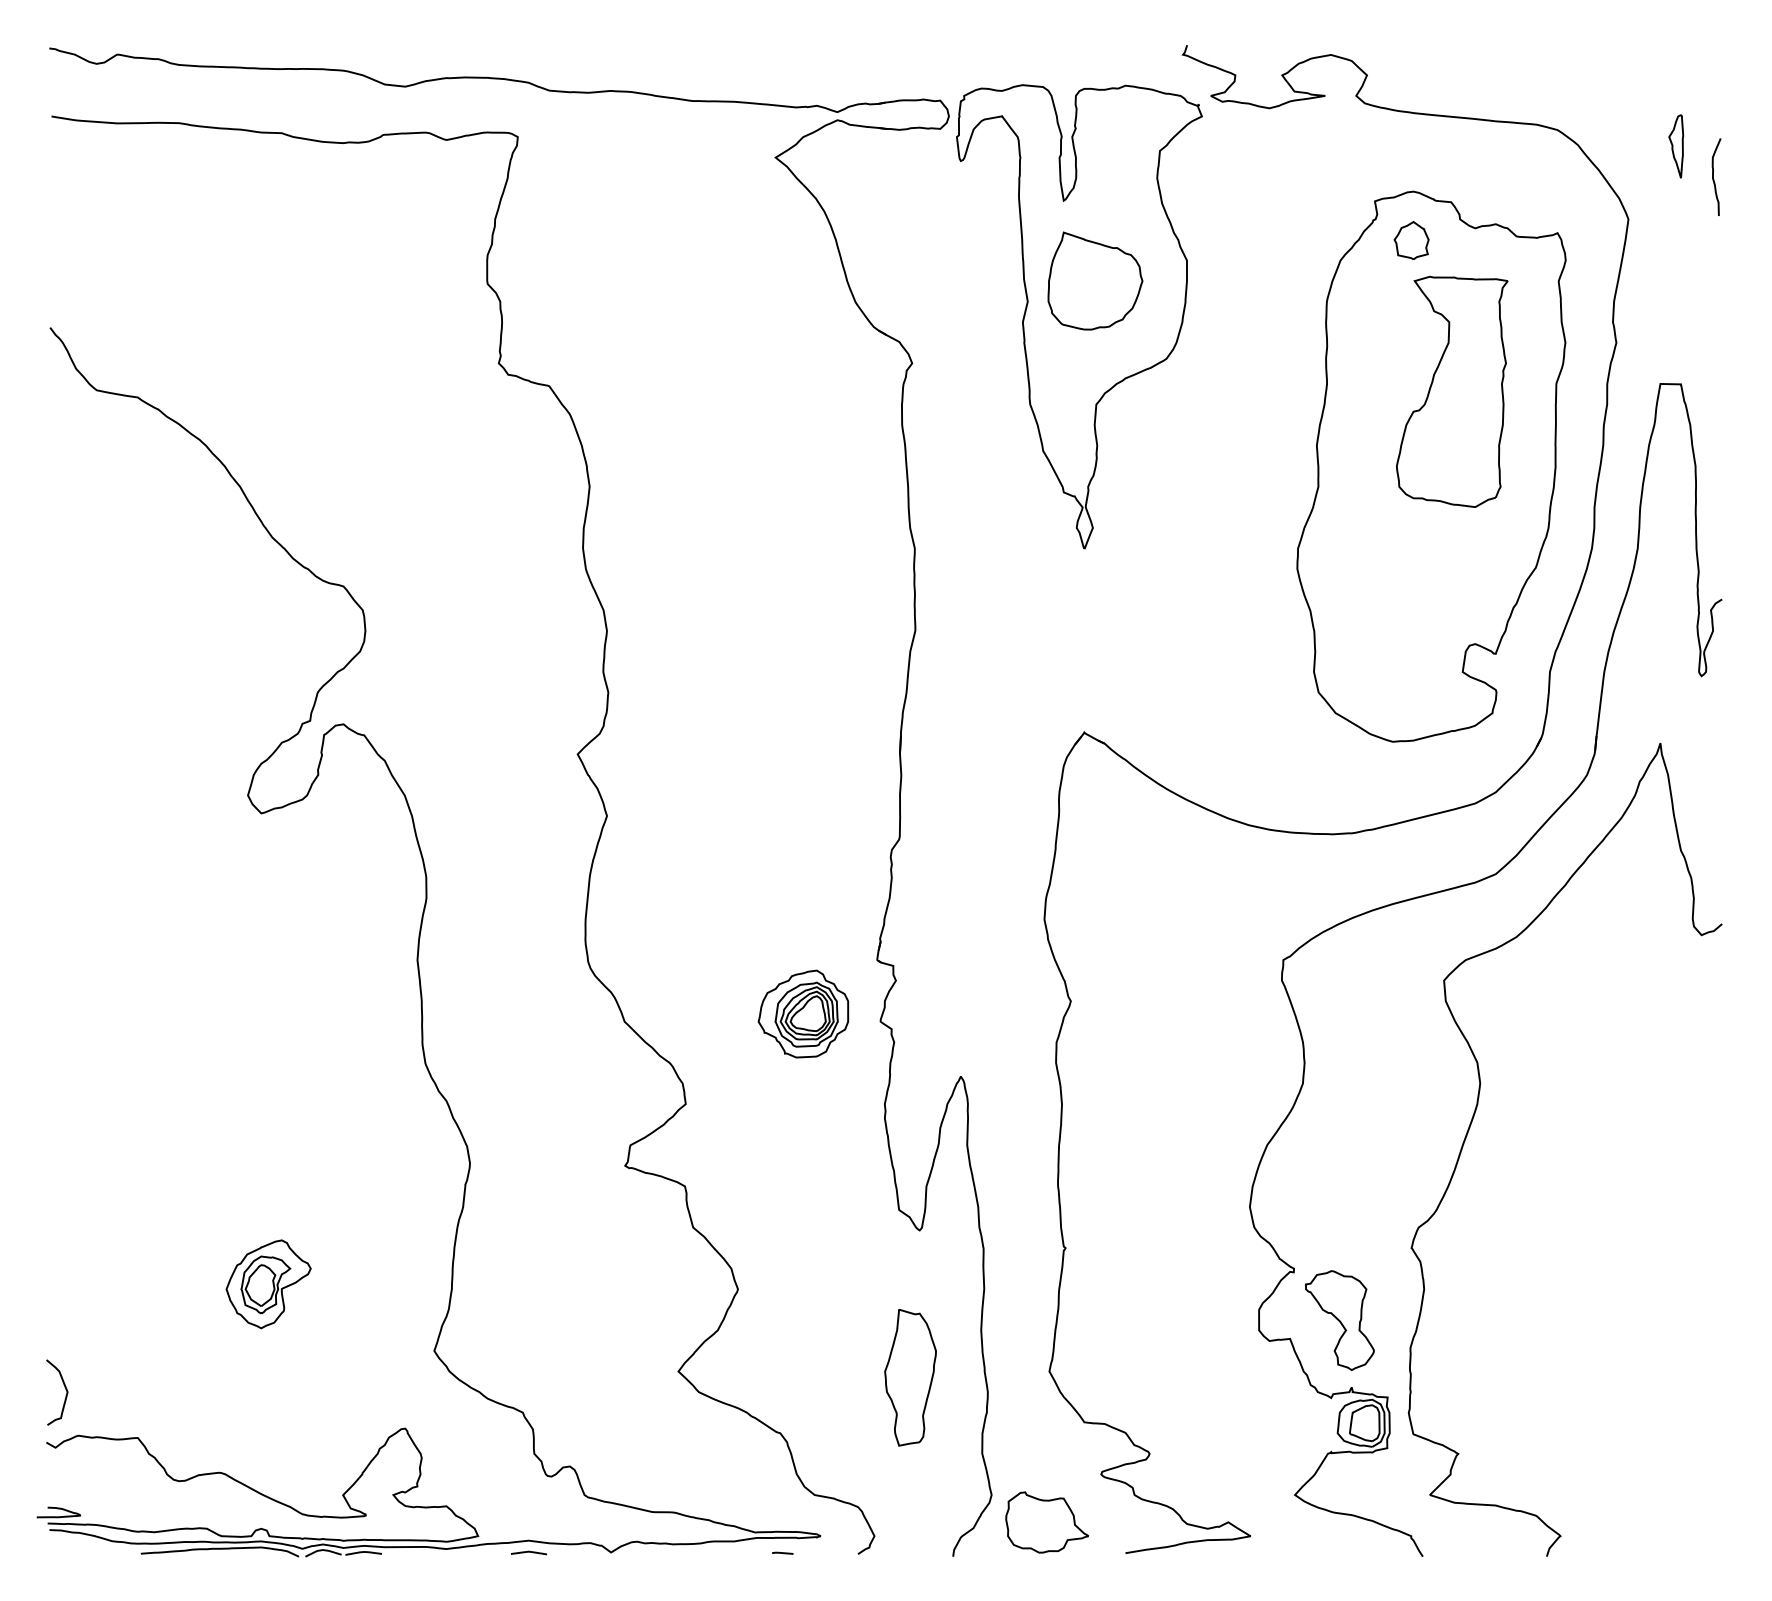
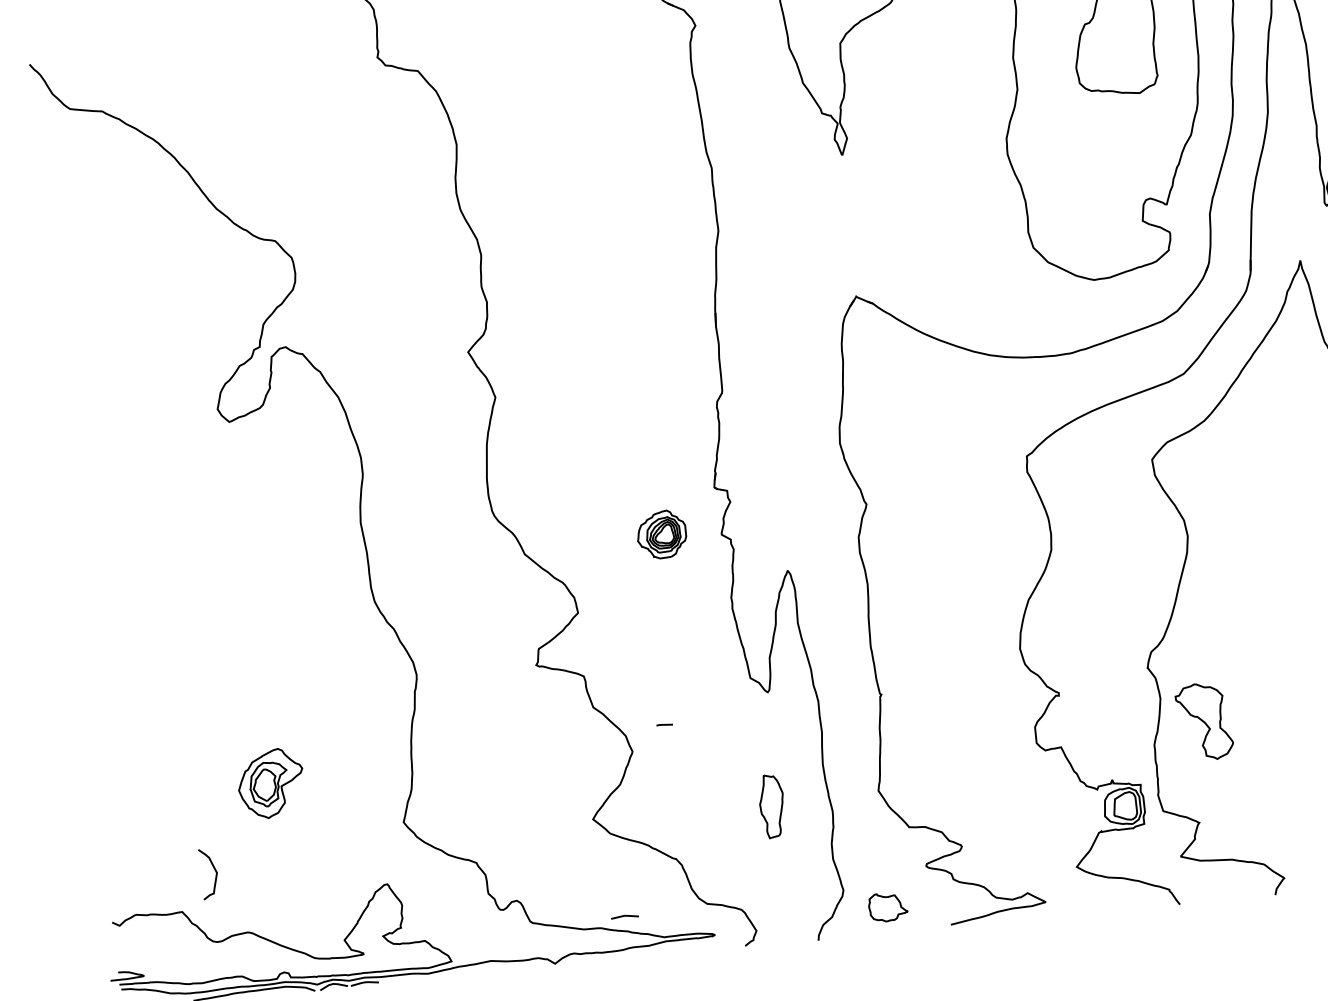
part: (803, 1013) -> (661, 534), size x0.7
part: (1339, 1320) -> (1204, 721), moved
part: (910, 1377) -> (772, 806), size x0.6
curve: (65, 1389) -> (215, 871), moved
part: (1046, 1522) -> (887, 907), size x0.6
line: (528, 1552) -> (624, 916), moved
line: (782, 1552) -> (664, 724), moved

